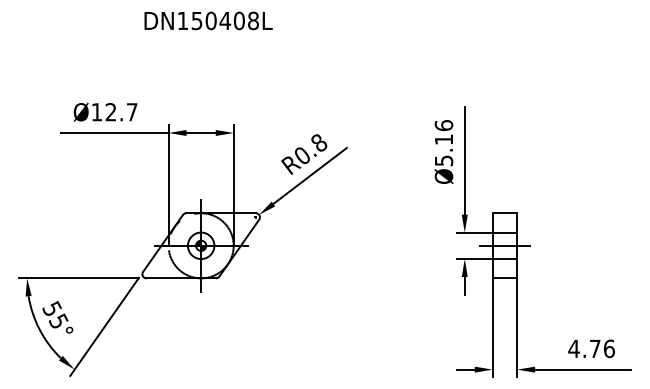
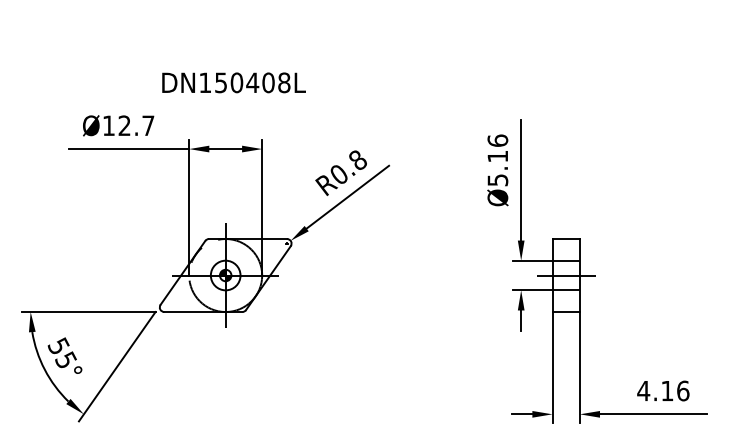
text: (208, 20) -> (233, 82), moved
text: (595, 348) -> (667, 390), 4.76 -> 4.16

